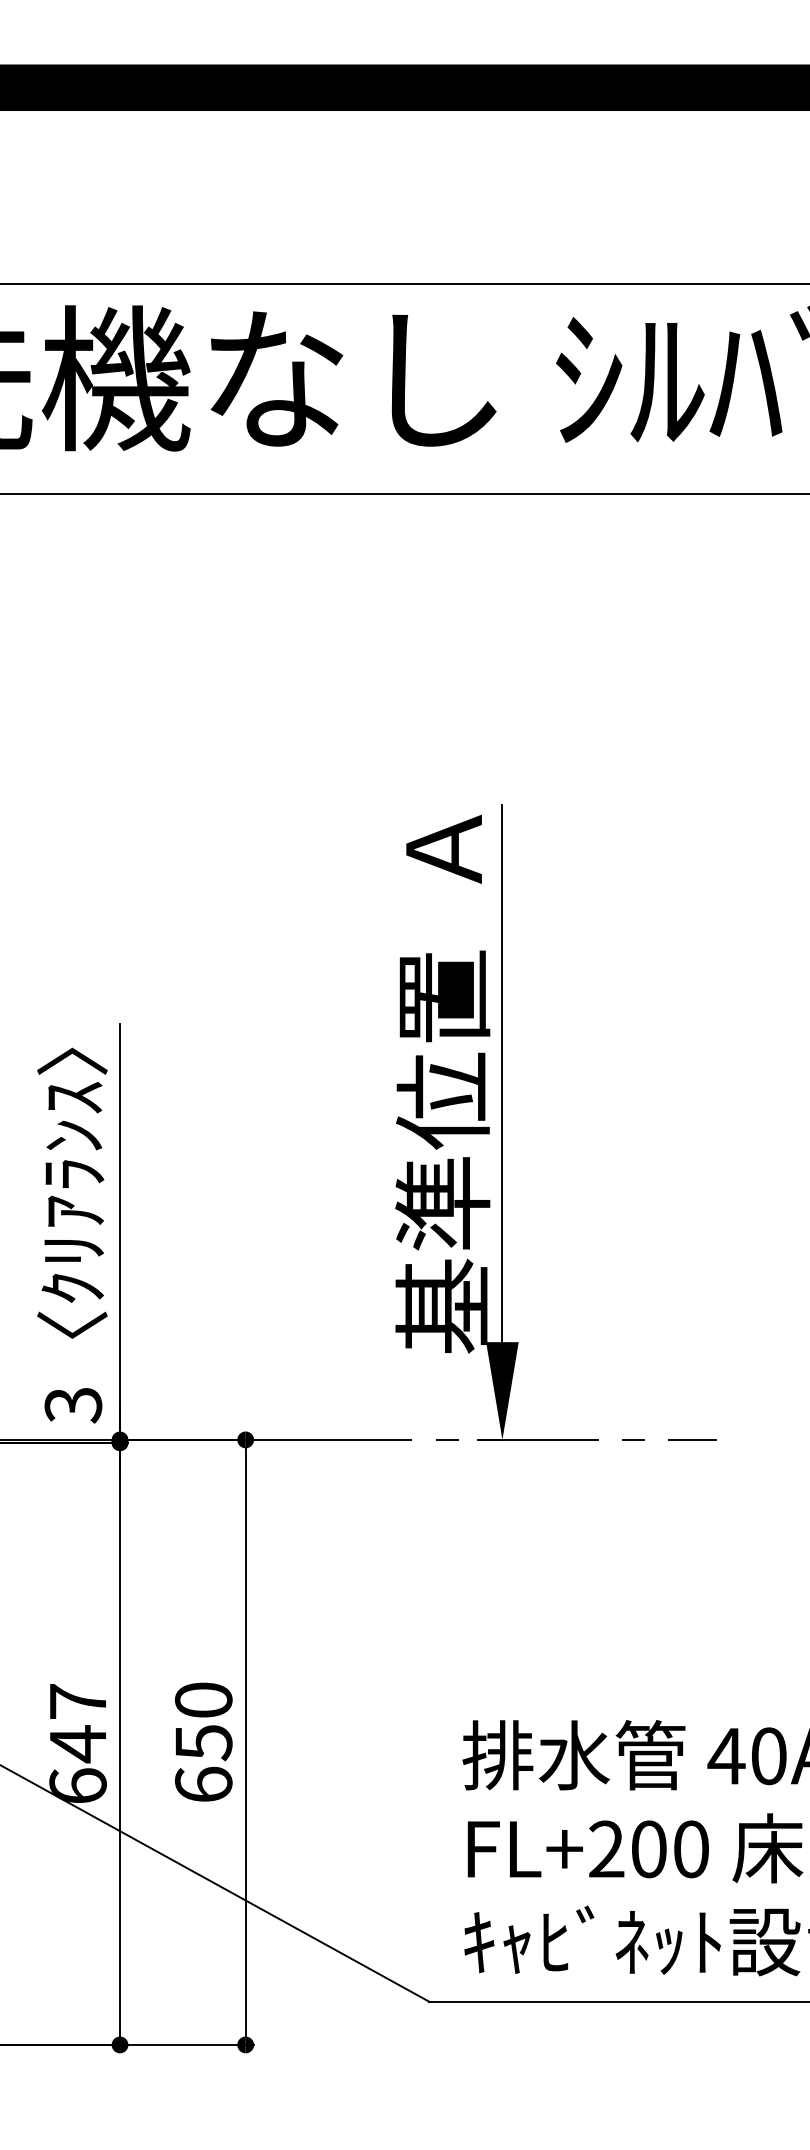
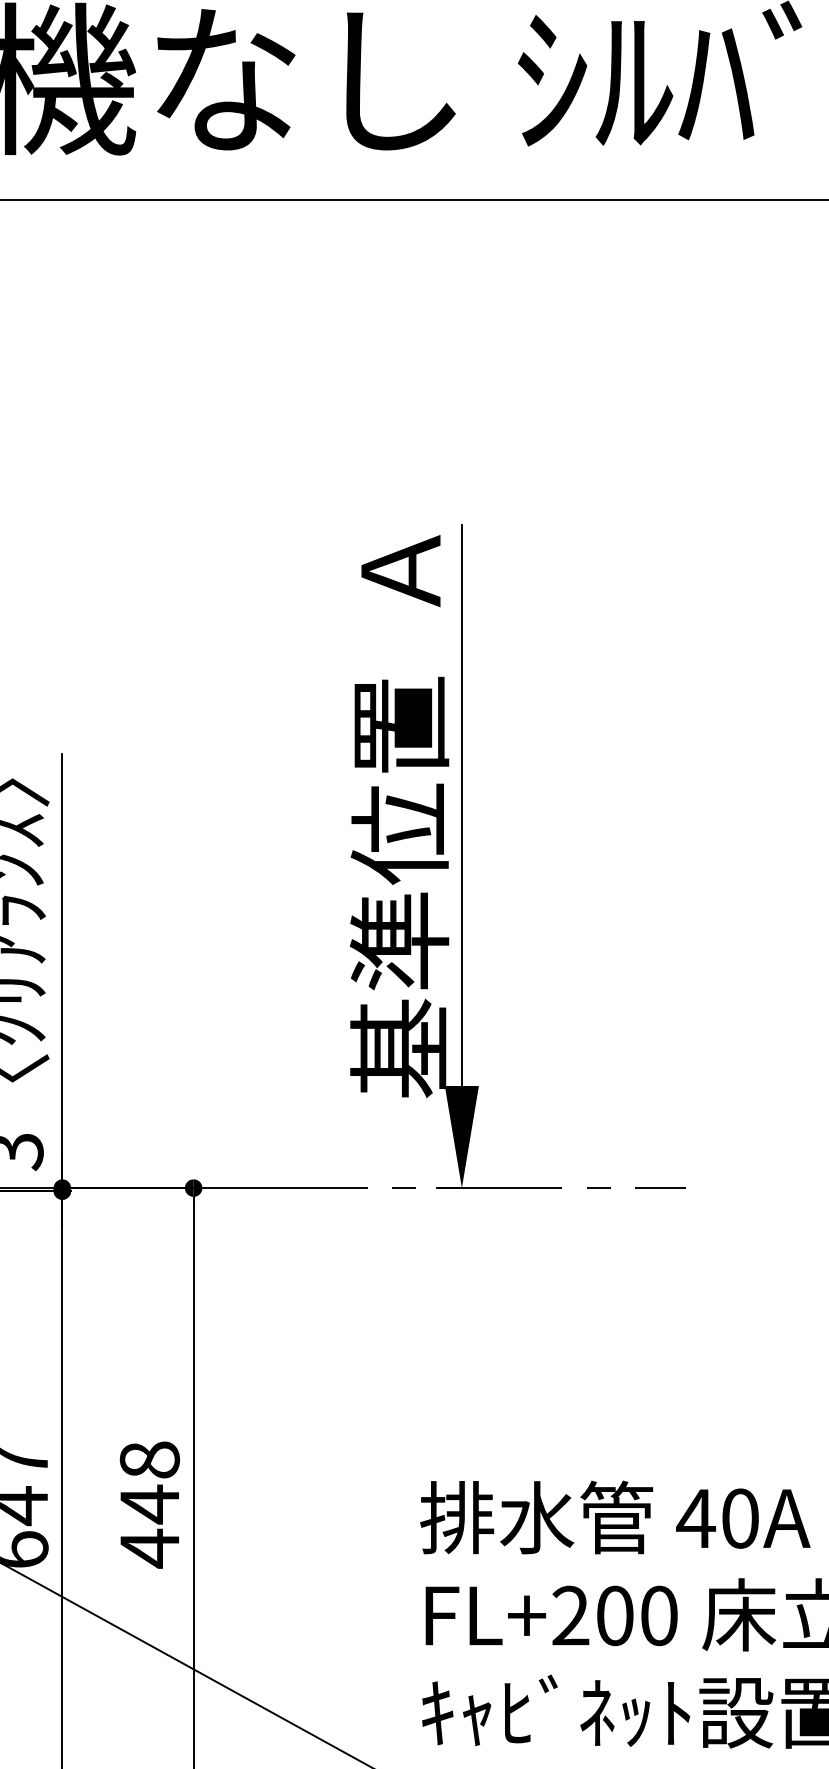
text: (203, 1743) -> (149, 1505), 650 -> 448

